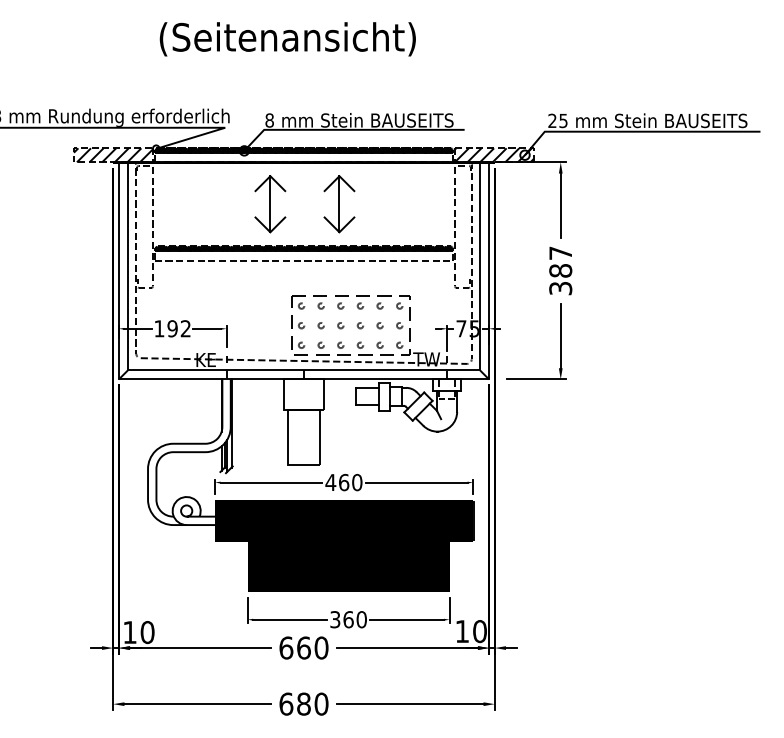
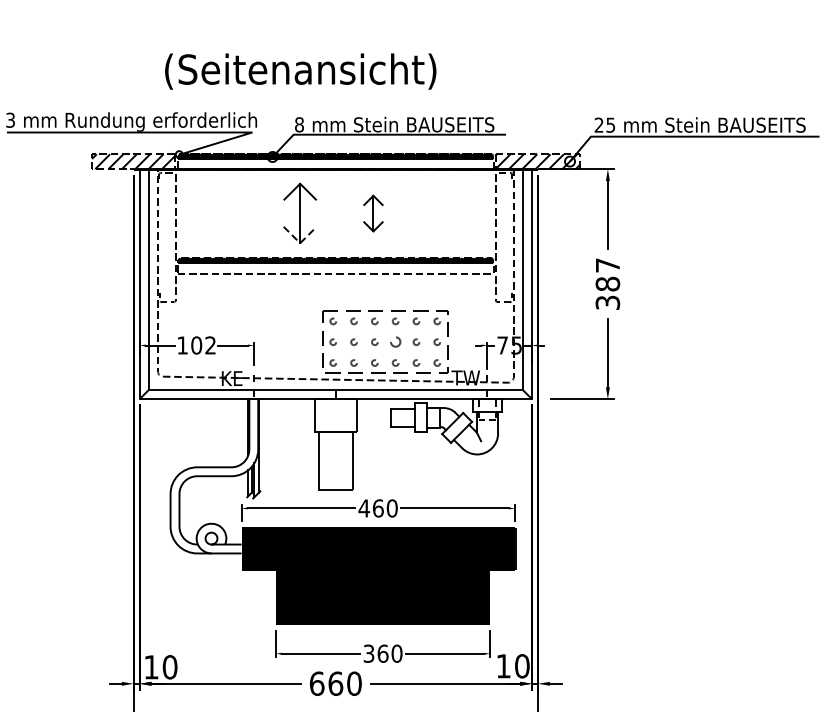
text: (287, 39) -> (300, 71), moved
part: (339, 204) -> (373, 213), size x0.6
line: (270, 232) -> (300, 243), solid -> dashed
circle: (360, 325) -> (395, 342), size x1.6
text: (172, 328) -> (196, 345), 192 -> 102

